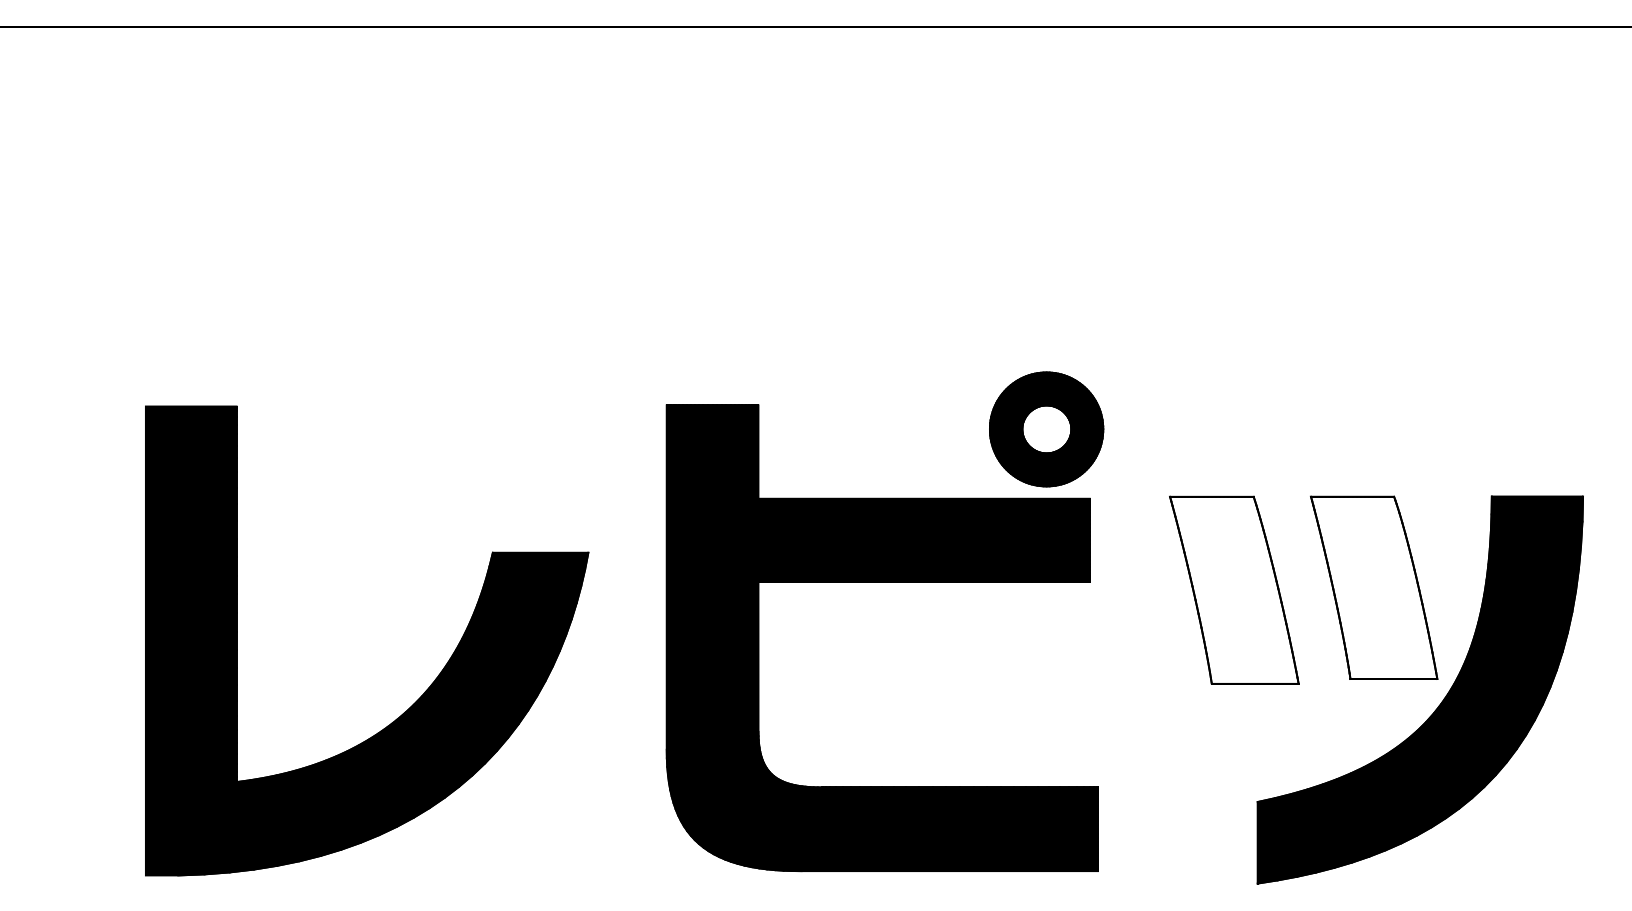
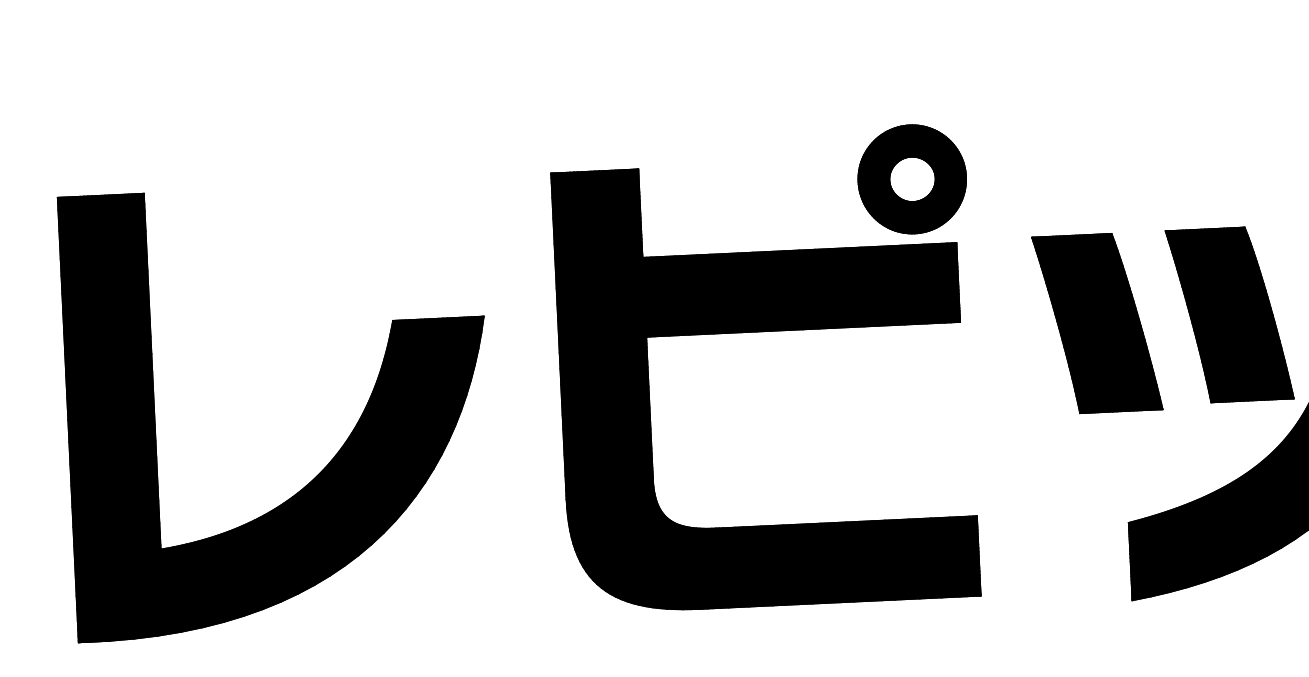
fill: (1374, 587) -> (1230, 314), added
fill: (1234, 589) -> (1097, 322), added

